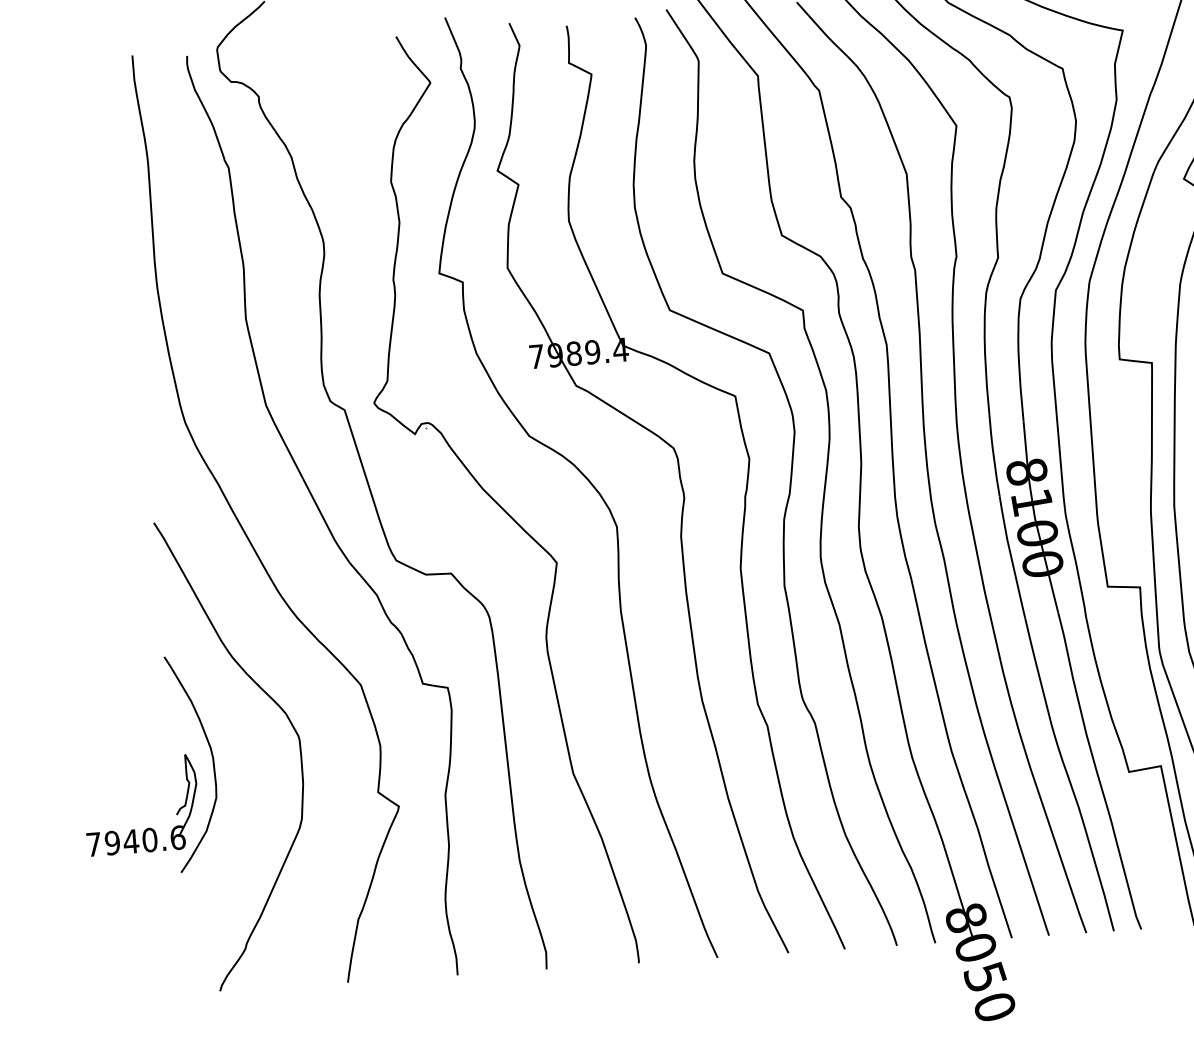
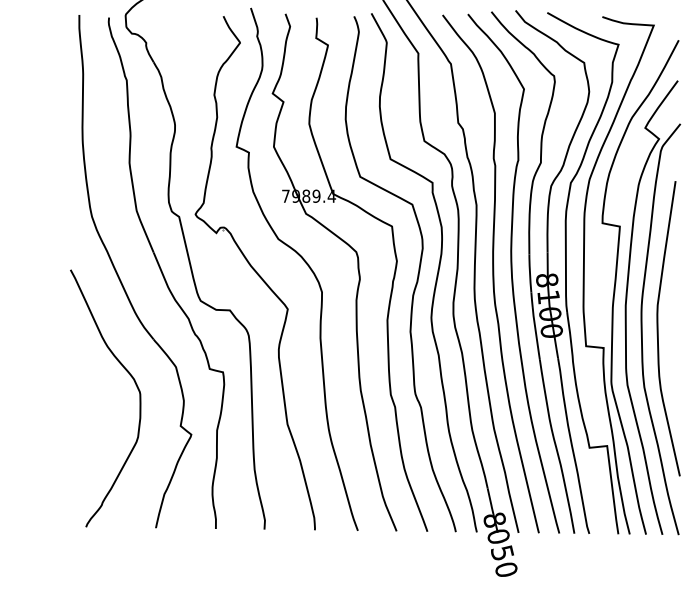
part: (184, 764) -> (76, 402), removed

